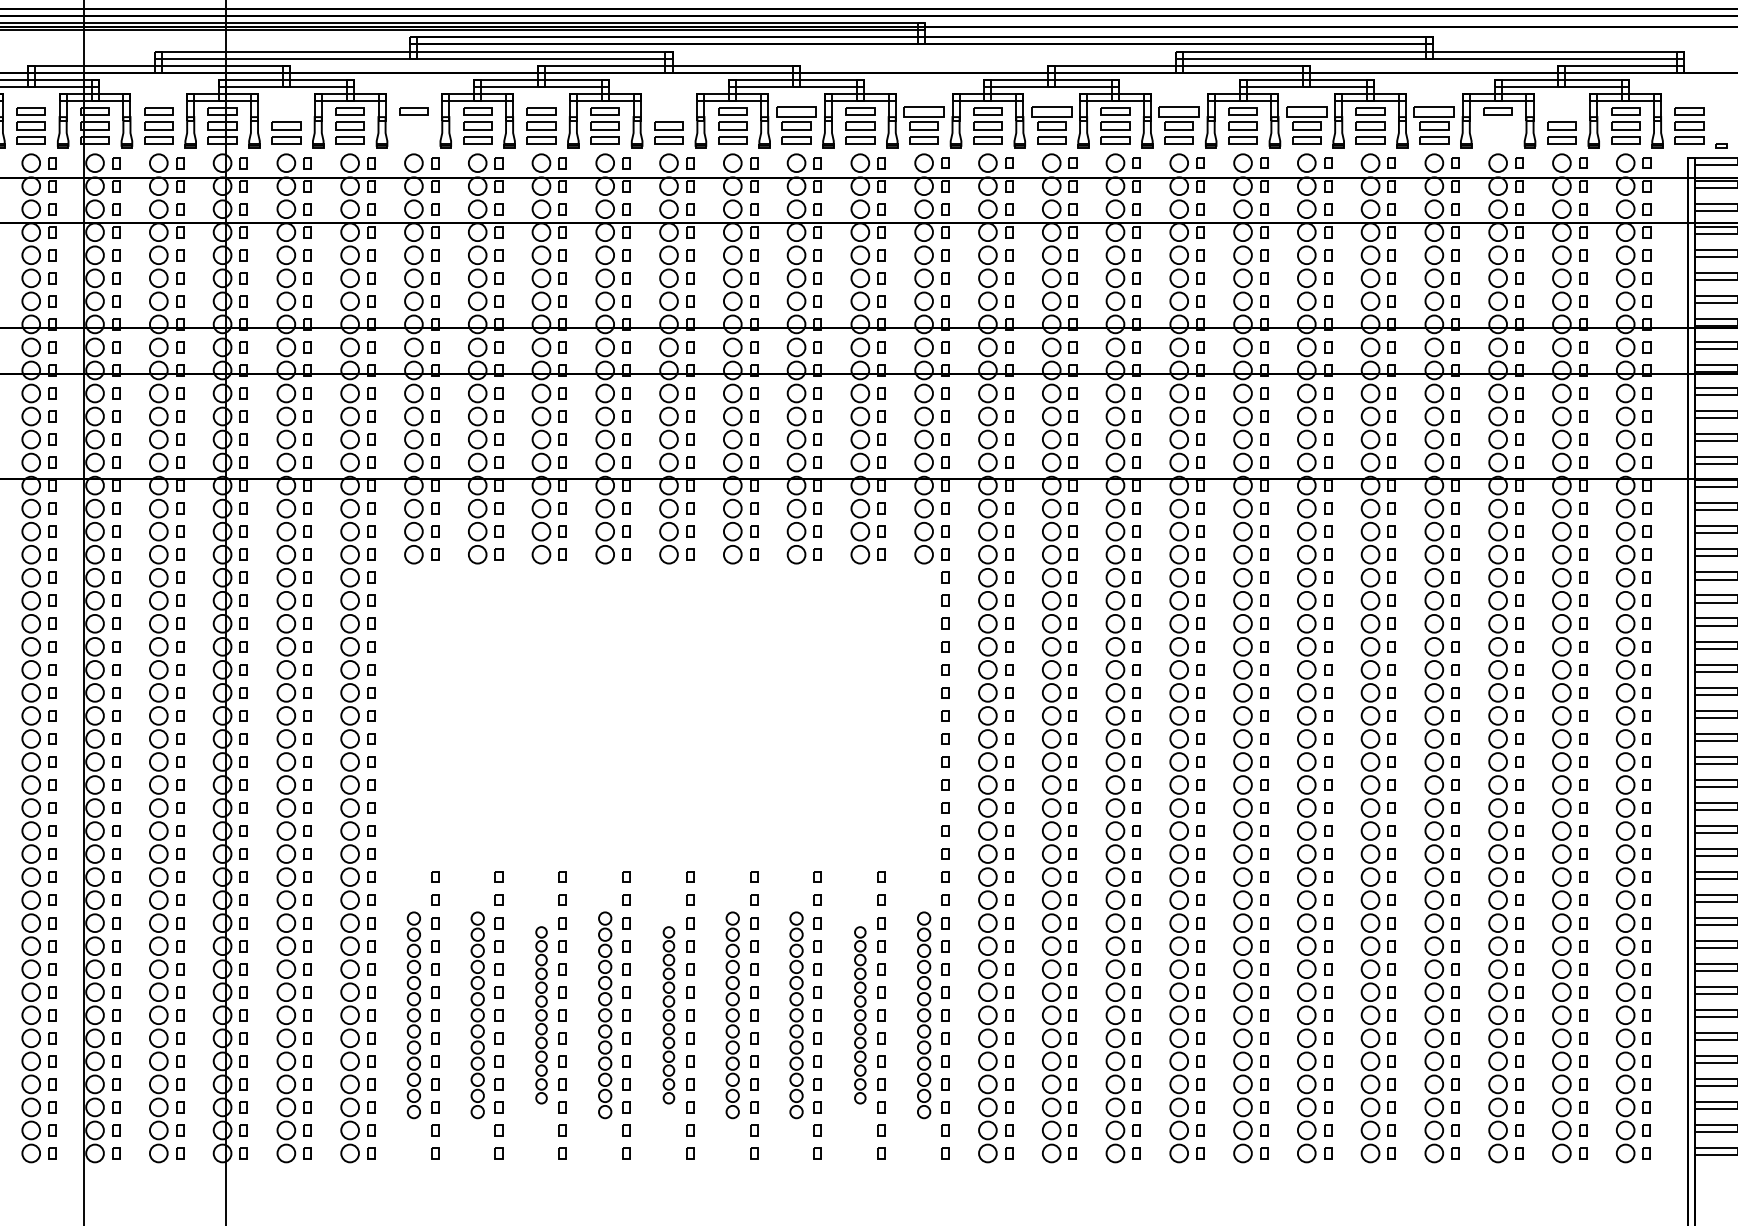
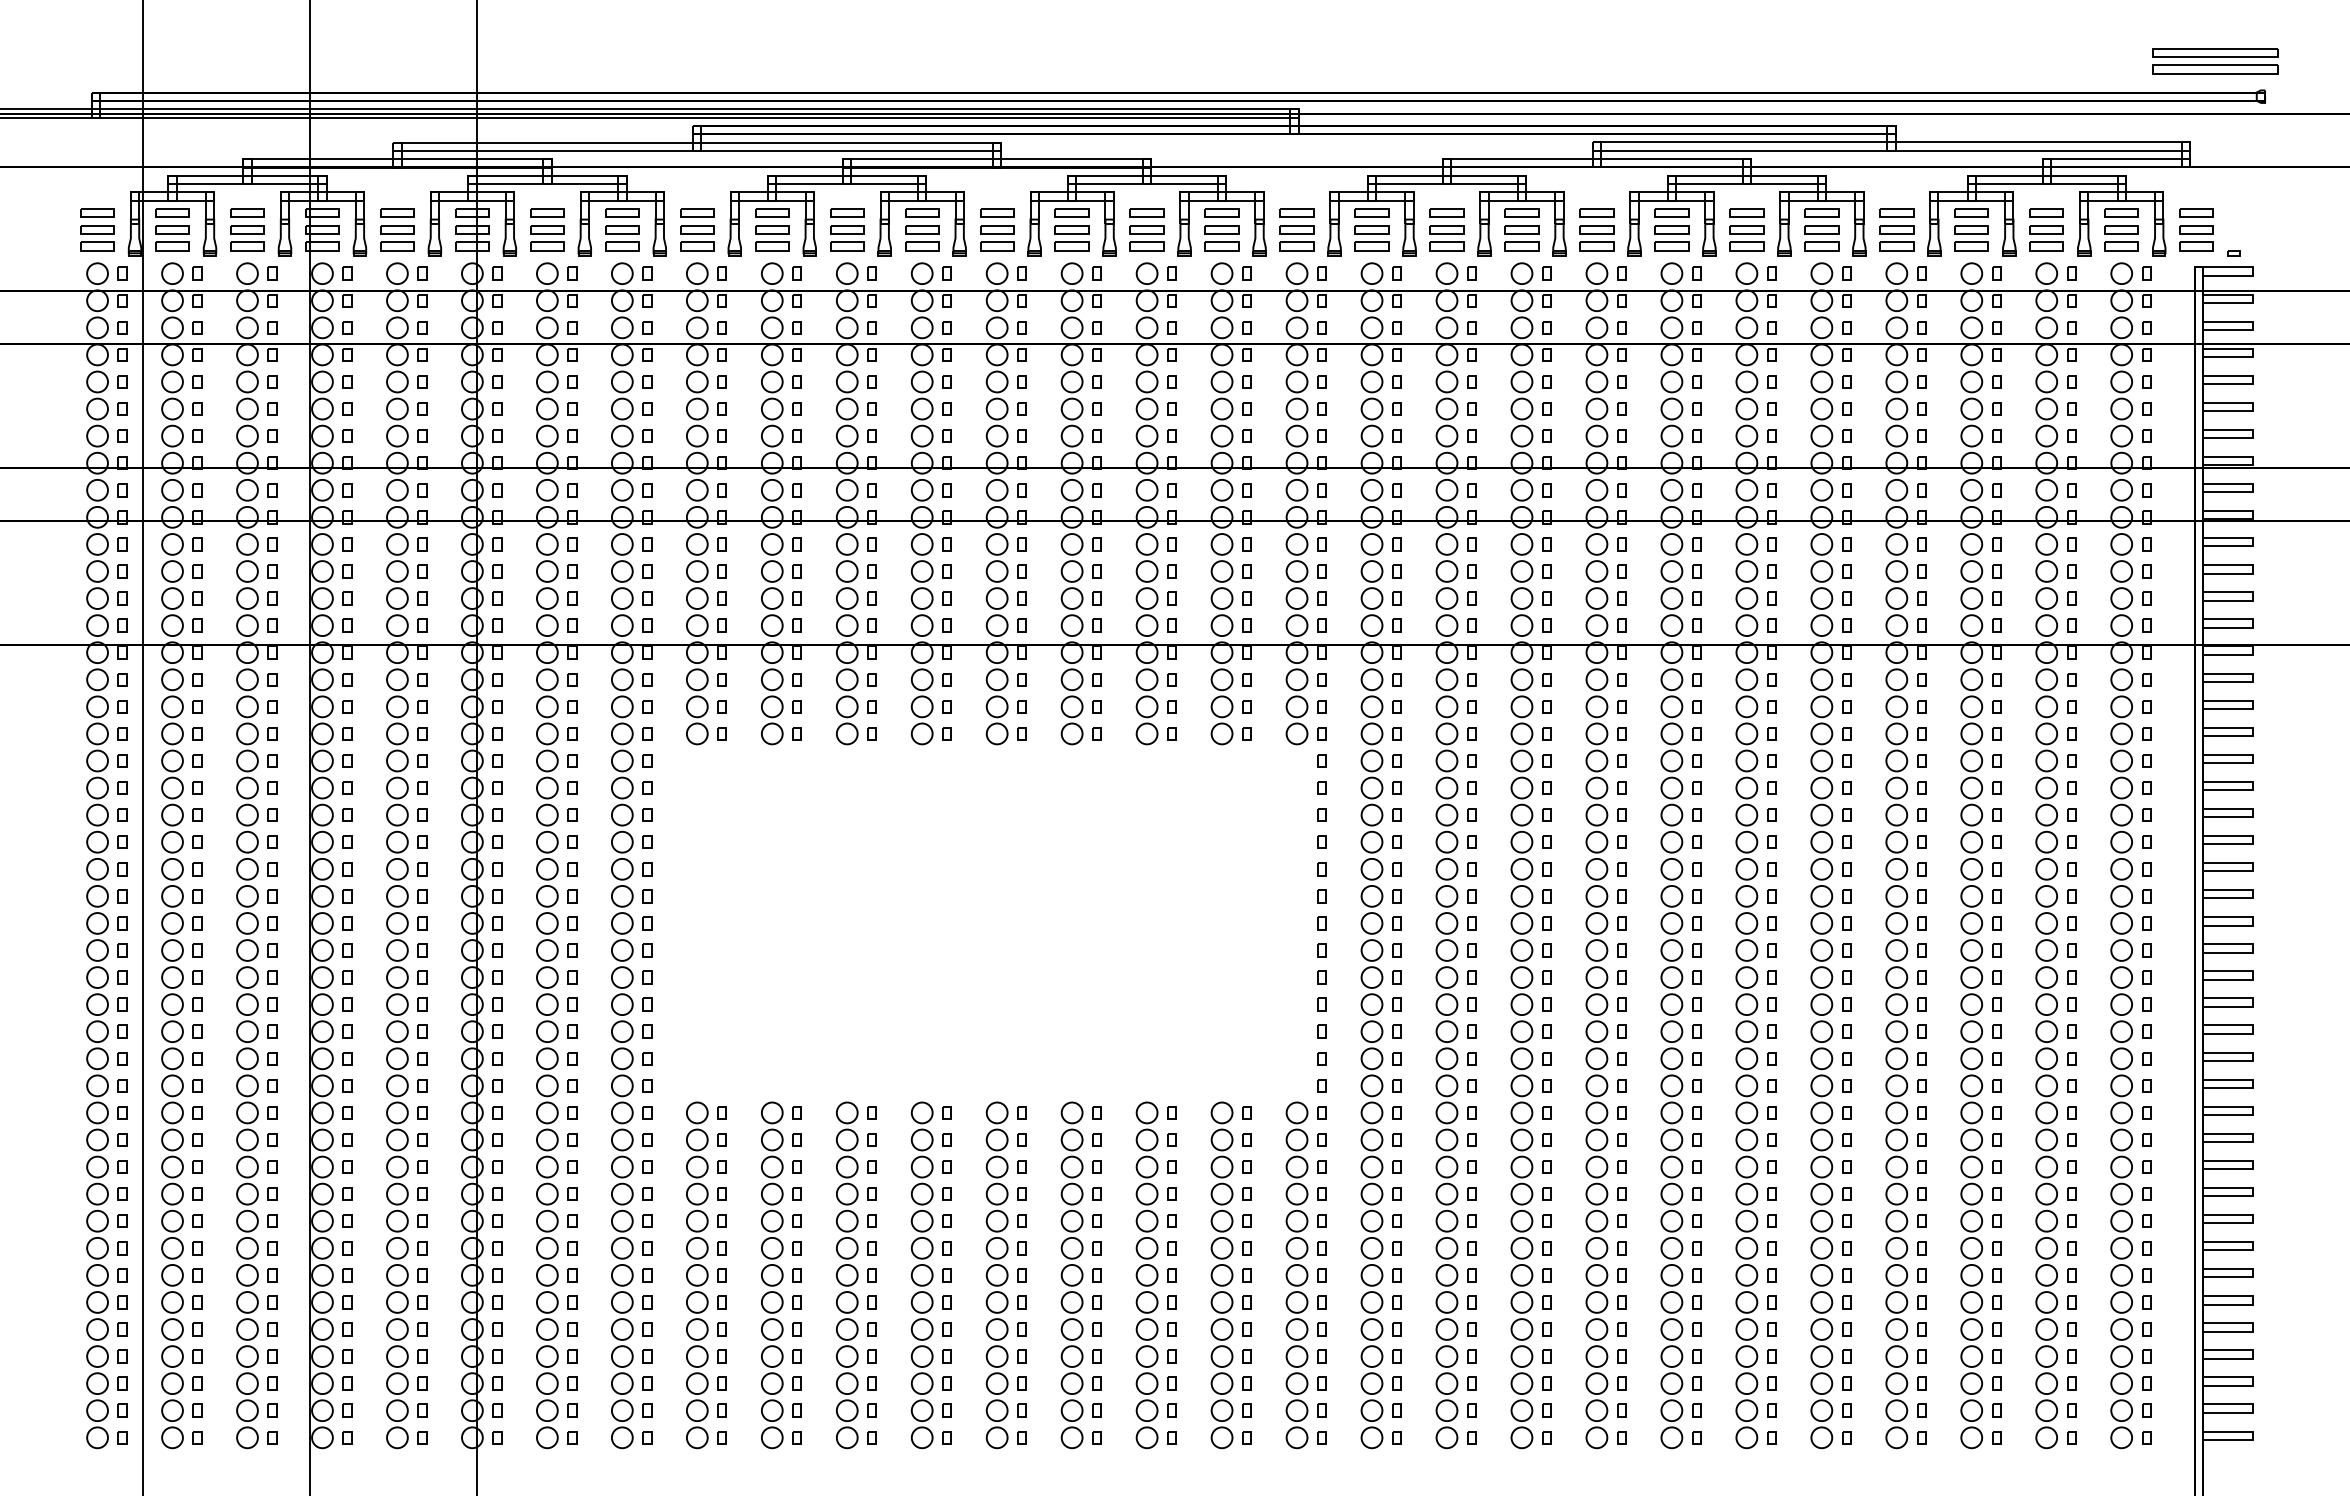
part: (286, 111) -> (547, 212), added
part: (669, 111) -> (997, 212), added
part: (796, 111) -> (1146, 212), size x0.71
part: (923, 111) -> (1296, 212), size x0.71
part: (1051, 111) -> (1446, 212), size x0.71
part: (1178, 111) -> (1596, 212), size x0.71
part: (1306, 111) -> (1746, 212), size x0.71
part: (1434, 111) -> (1896, 212), size x0.71
part: (1561, 111) -> (2046, 212), added
part: (414, 133) -> (697, 238), added
part: (1497, 133) -> (1971, 238), added
part: (414, 1015) -> (697, 1275), size x1.43
part: (477, 1015) -> (772, 1275), size x1.43
part: (541, 1015) -> (847, 1275), size x1.67
part: (604, 1015) -> (921, 1275), size x1.43
part: (668, 1015) -> (996, 1275), size x1.67
part: (732, 1015) -> (1071, 1275), size x1.43
part: (796, 1015) -> (1146, 1275), size x1.43
part: (859, 1015) -> (1221, 1275), size x1.67
part: (923, 1015) -> (1296, 1275), size x1.43

